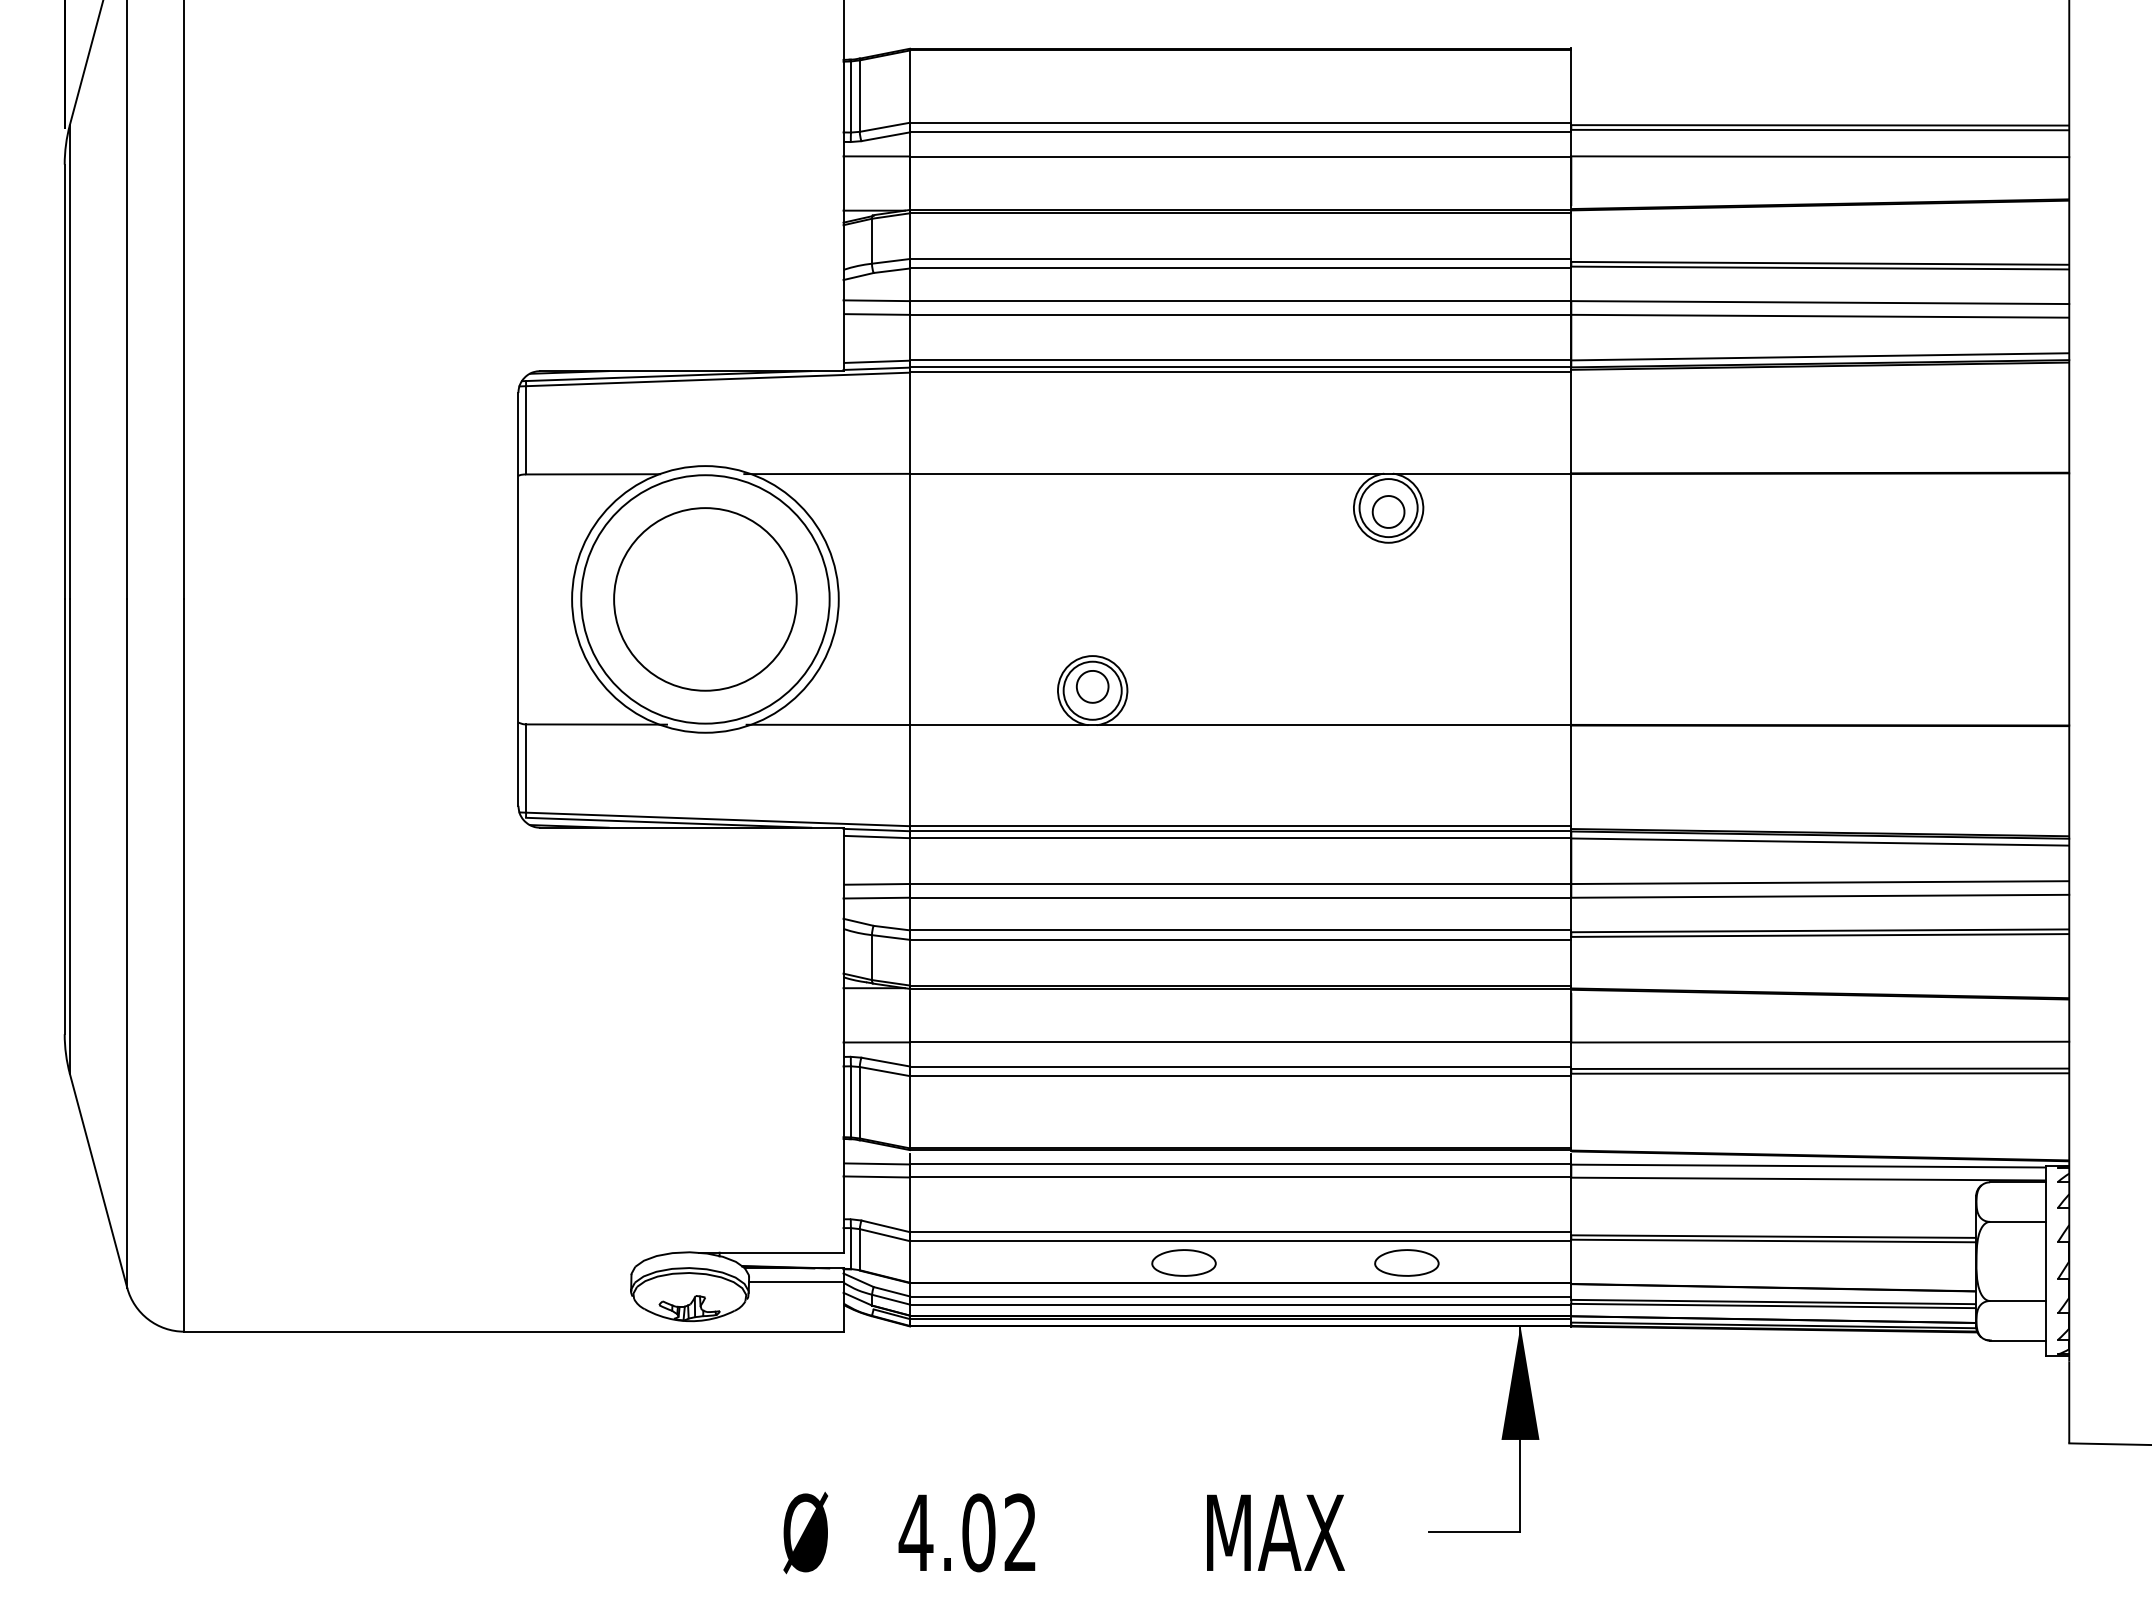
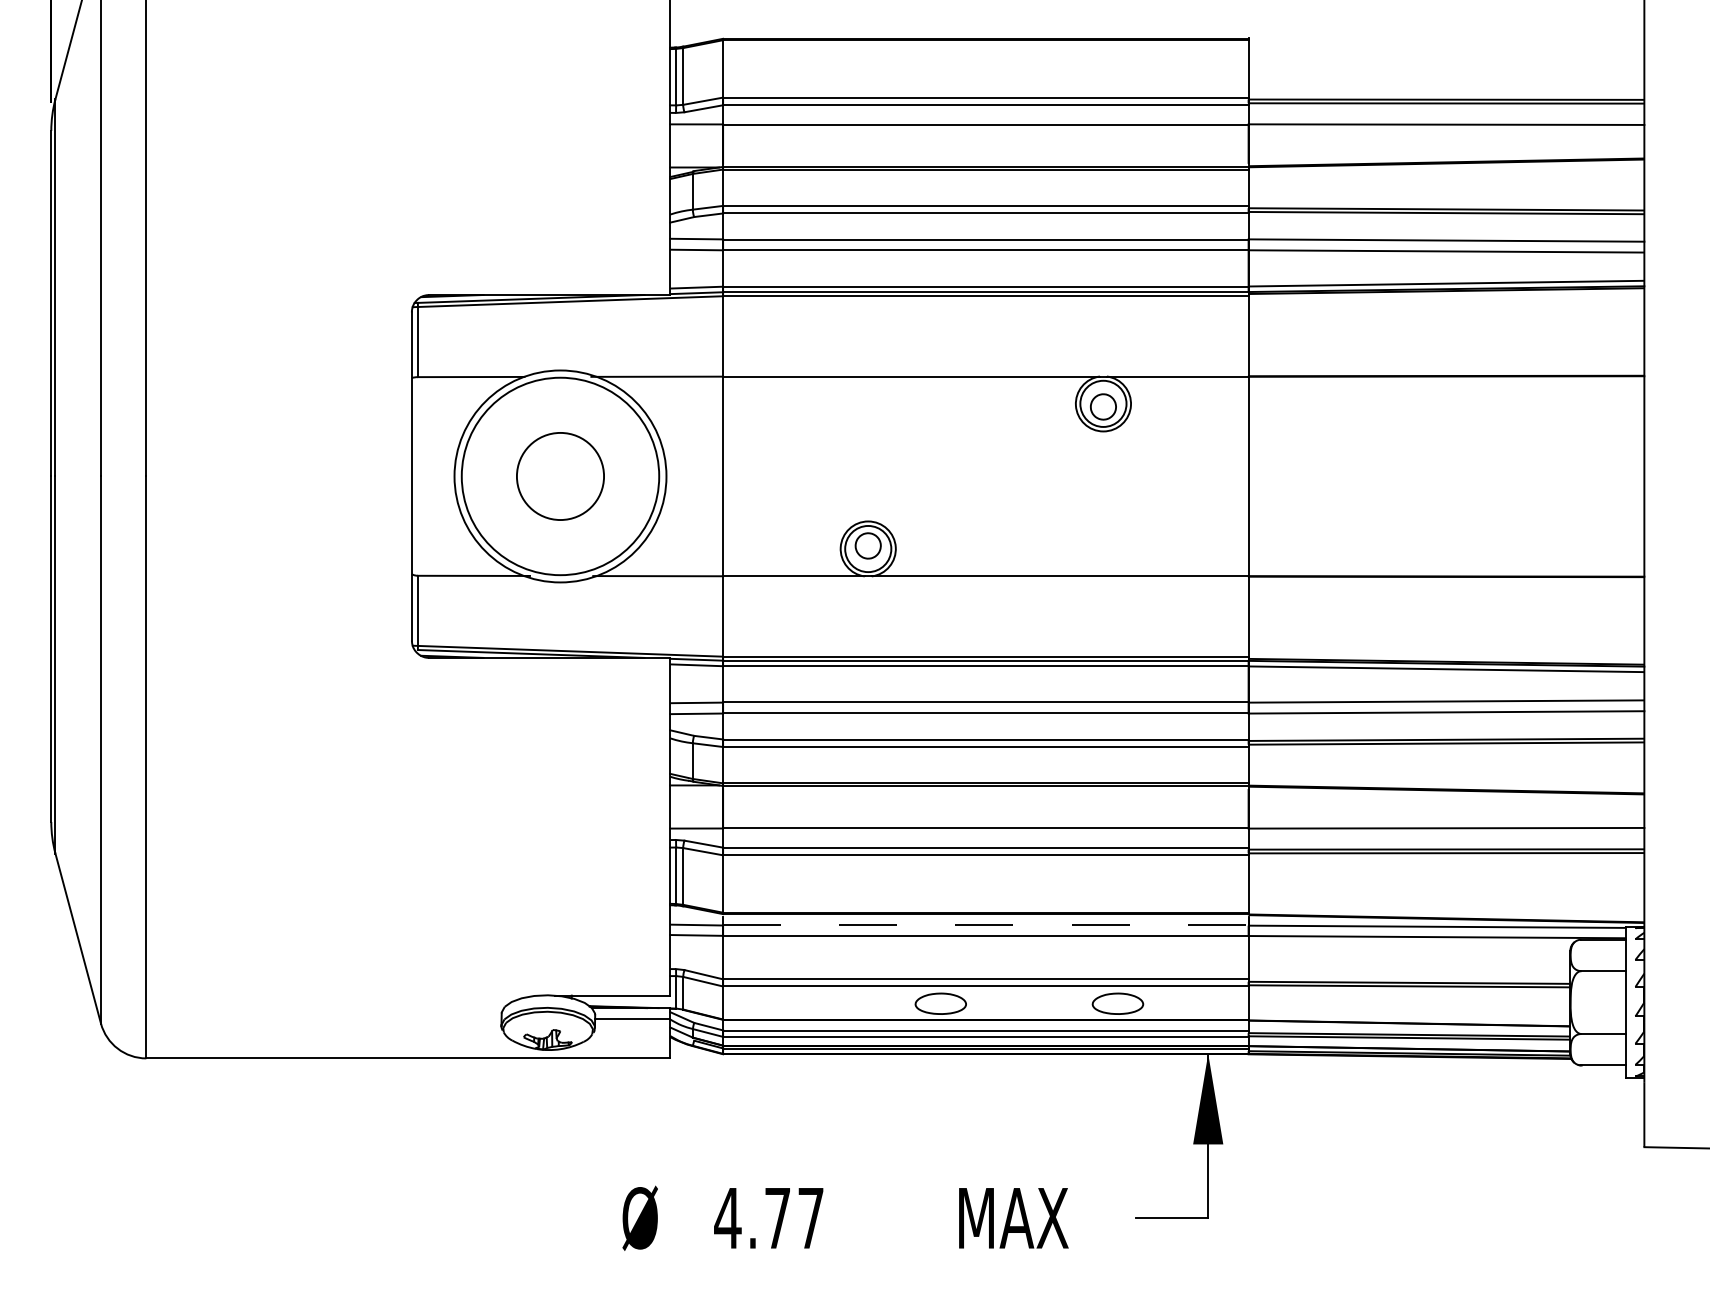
circle: (705, 599) -> (560, 476), size x0.6
line: (1240, 1164) -> (985, 925), solid -> dashed
text: (998, 1533) -> (793, 1218), 4.02 -> 4.77

